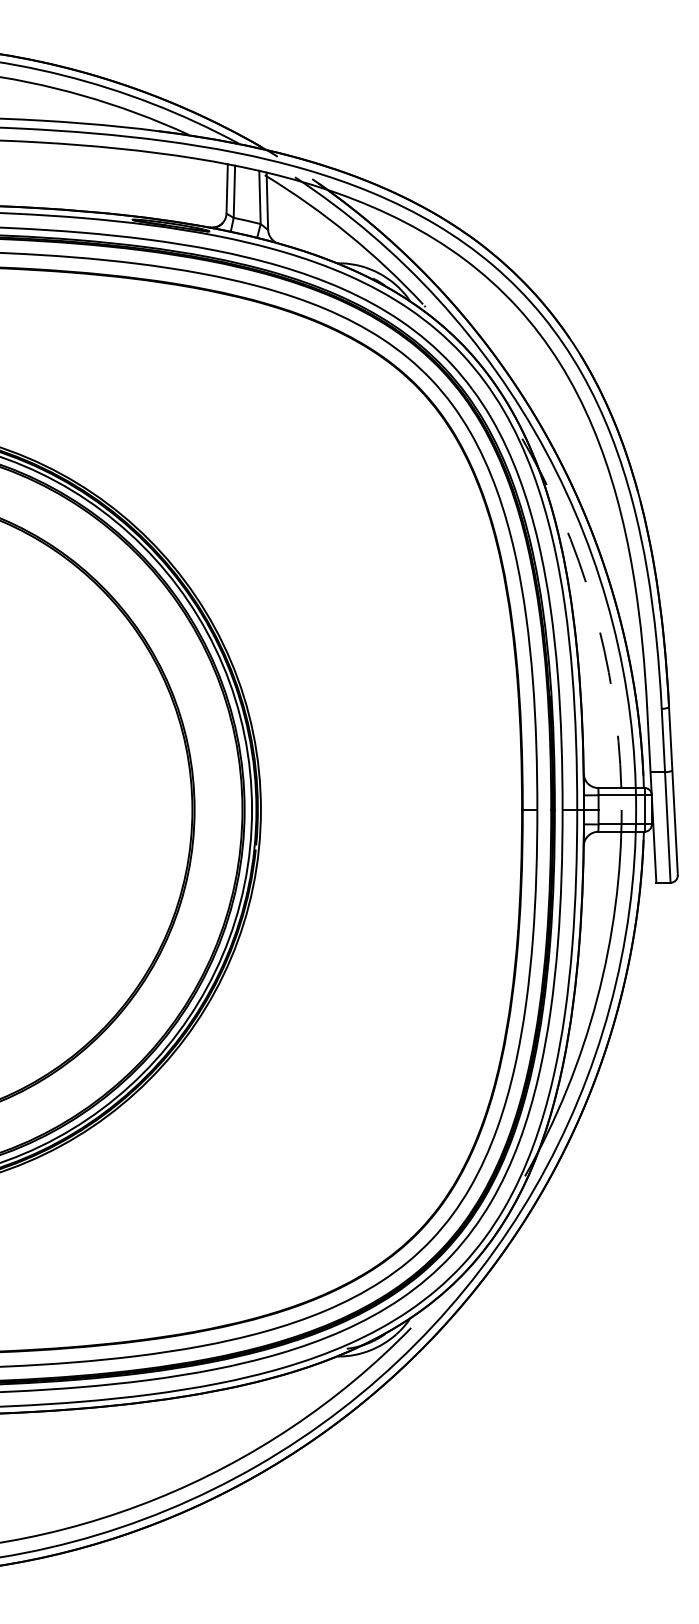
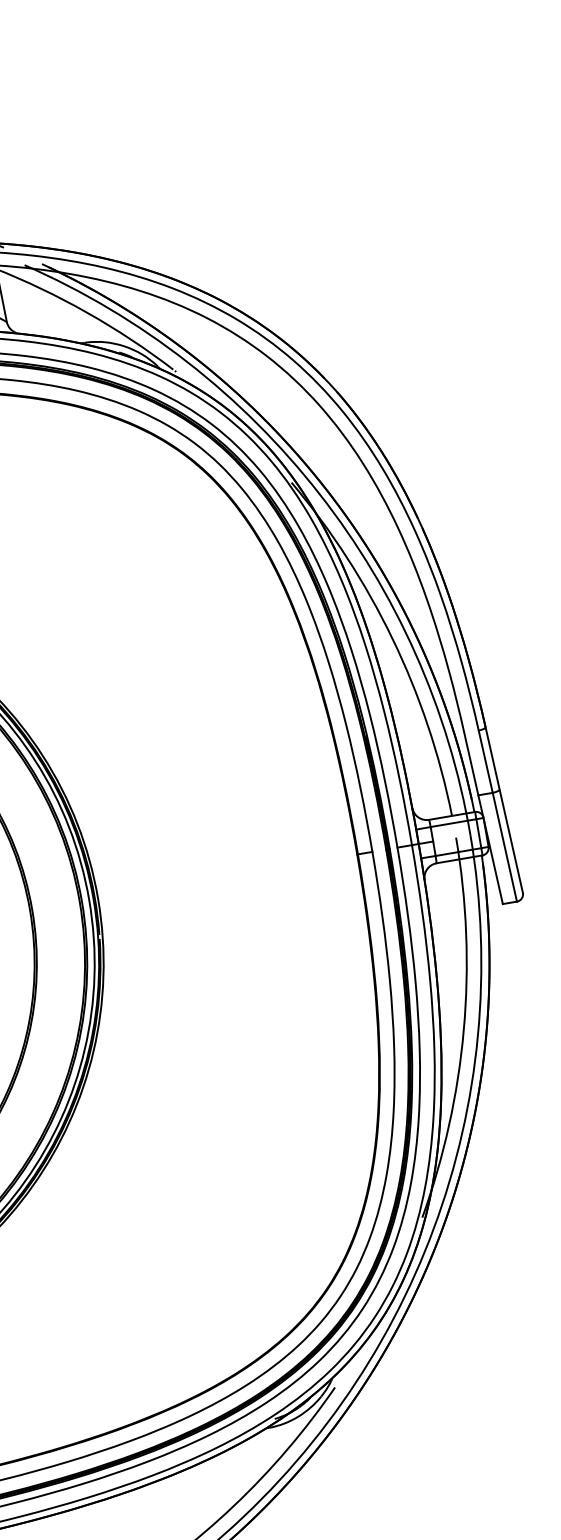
arc: (592, 605) -> (392, 639), dashed -> solid

